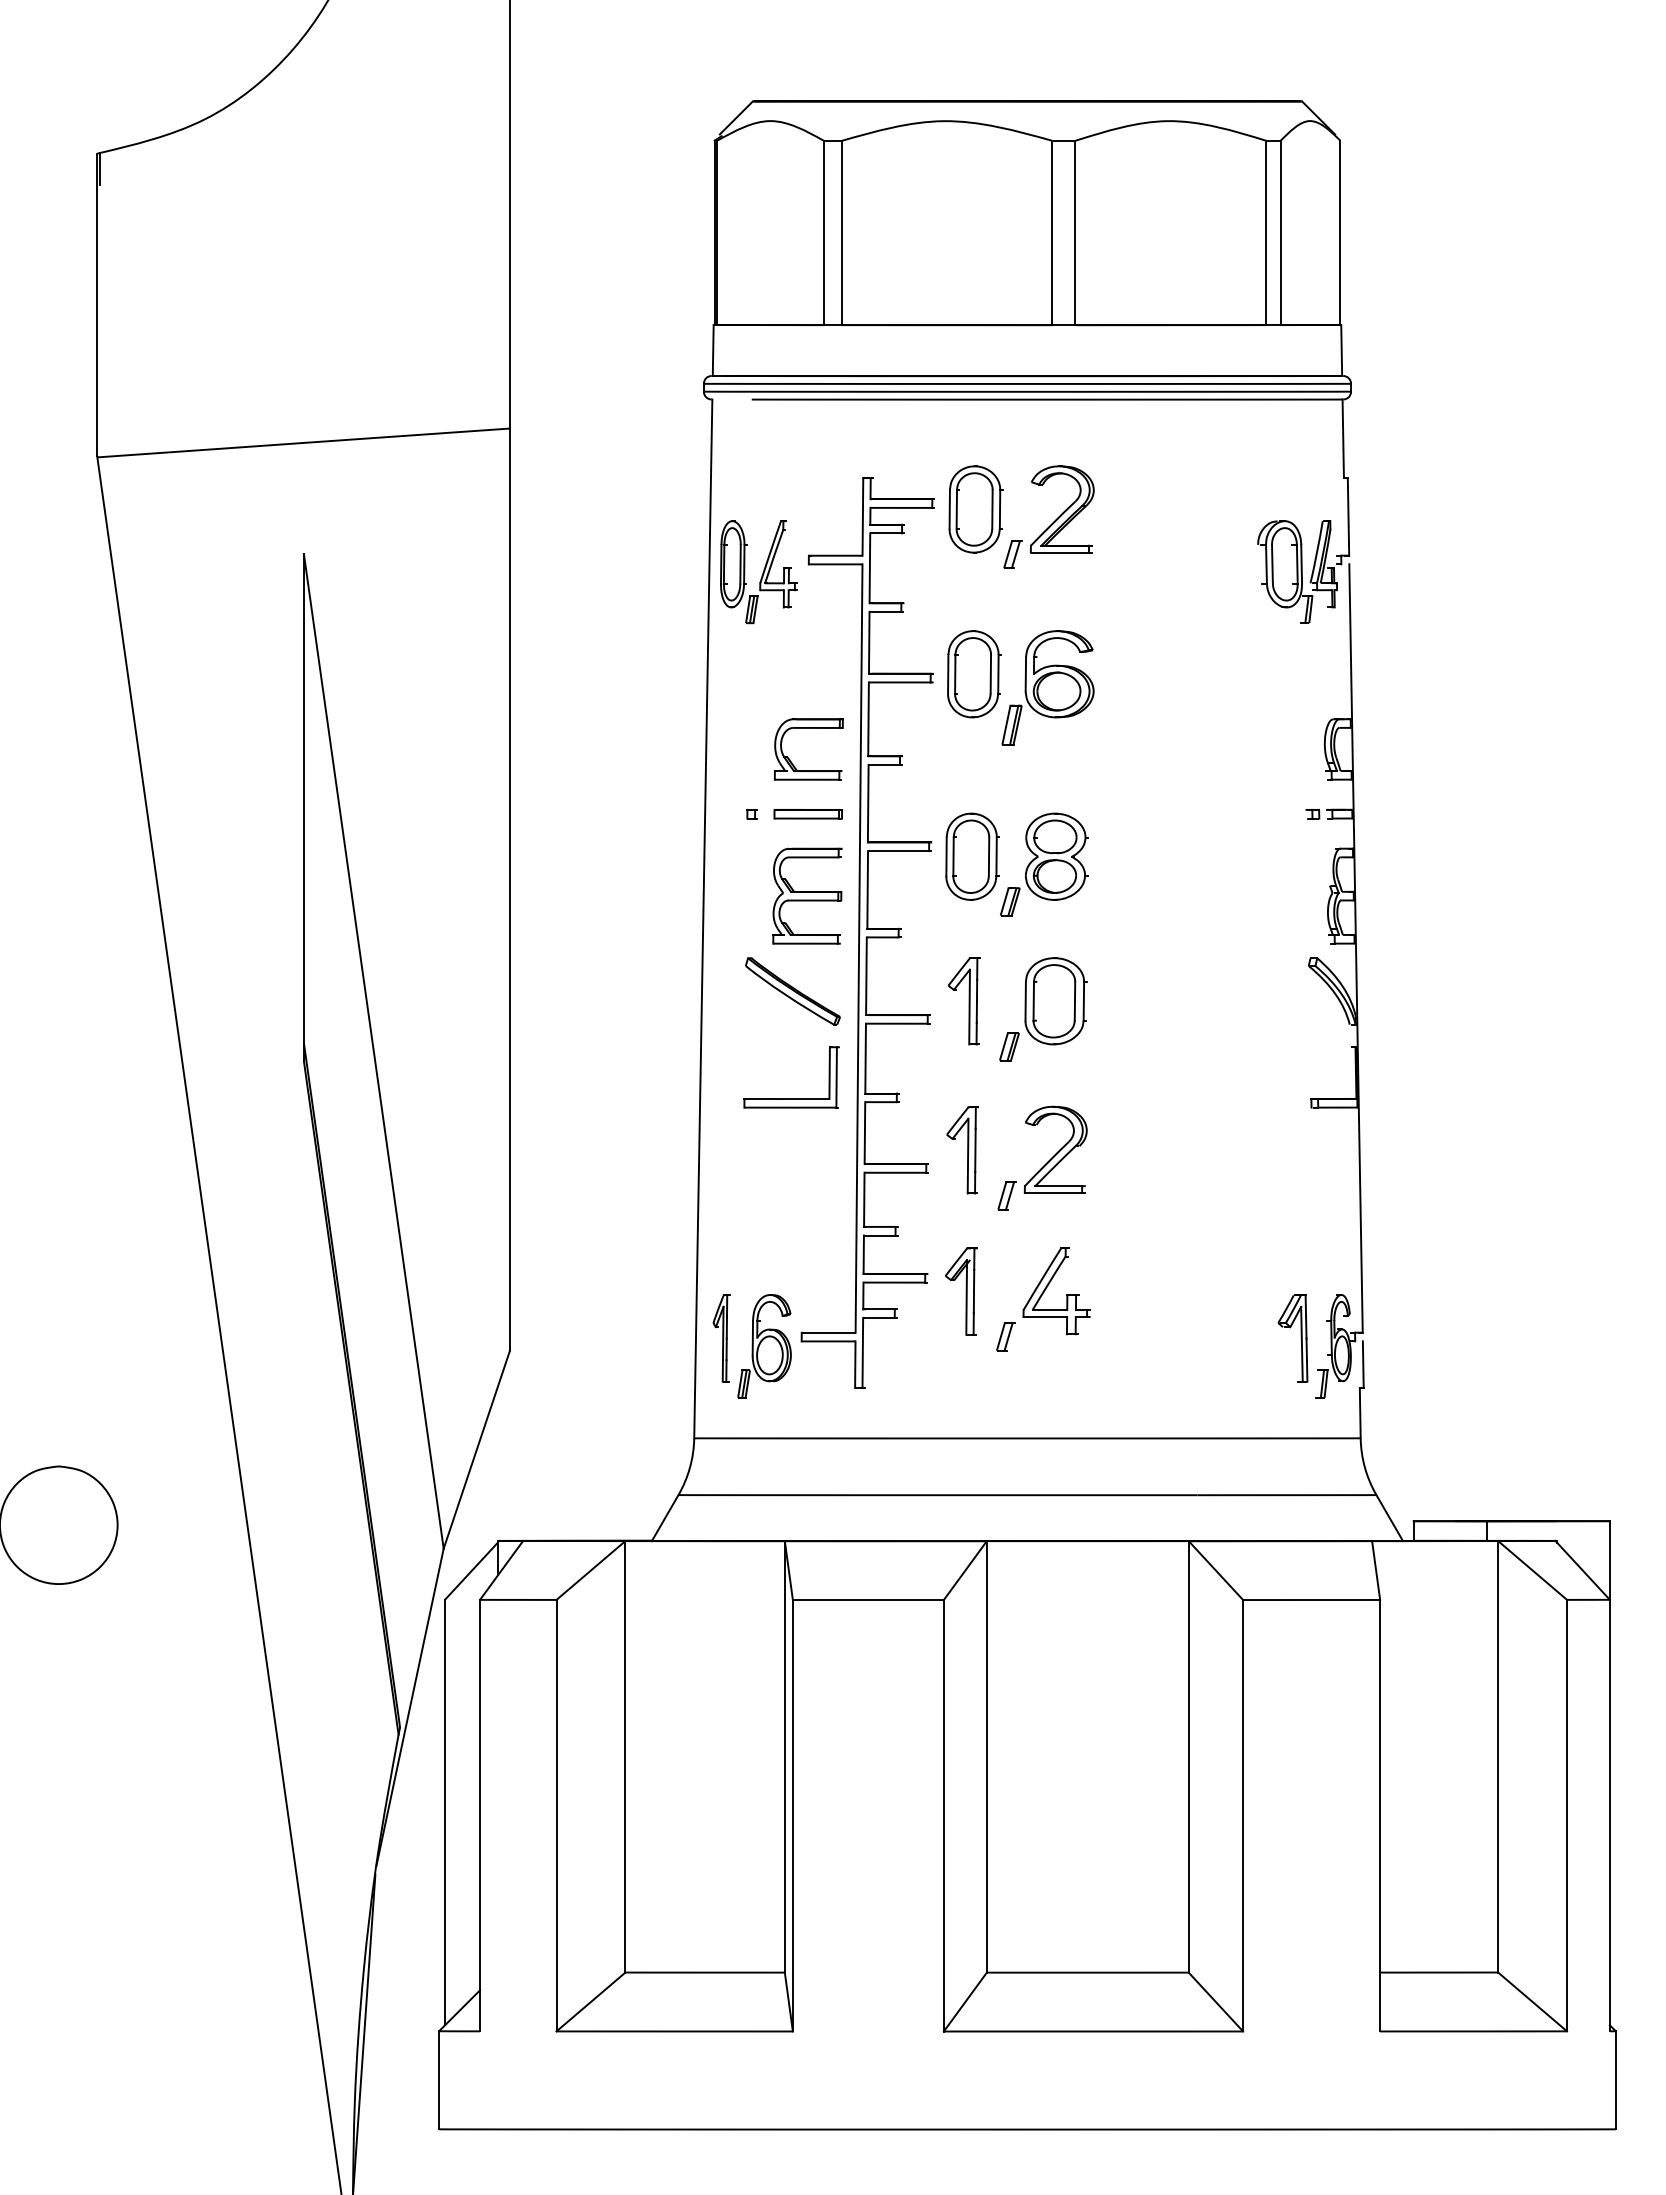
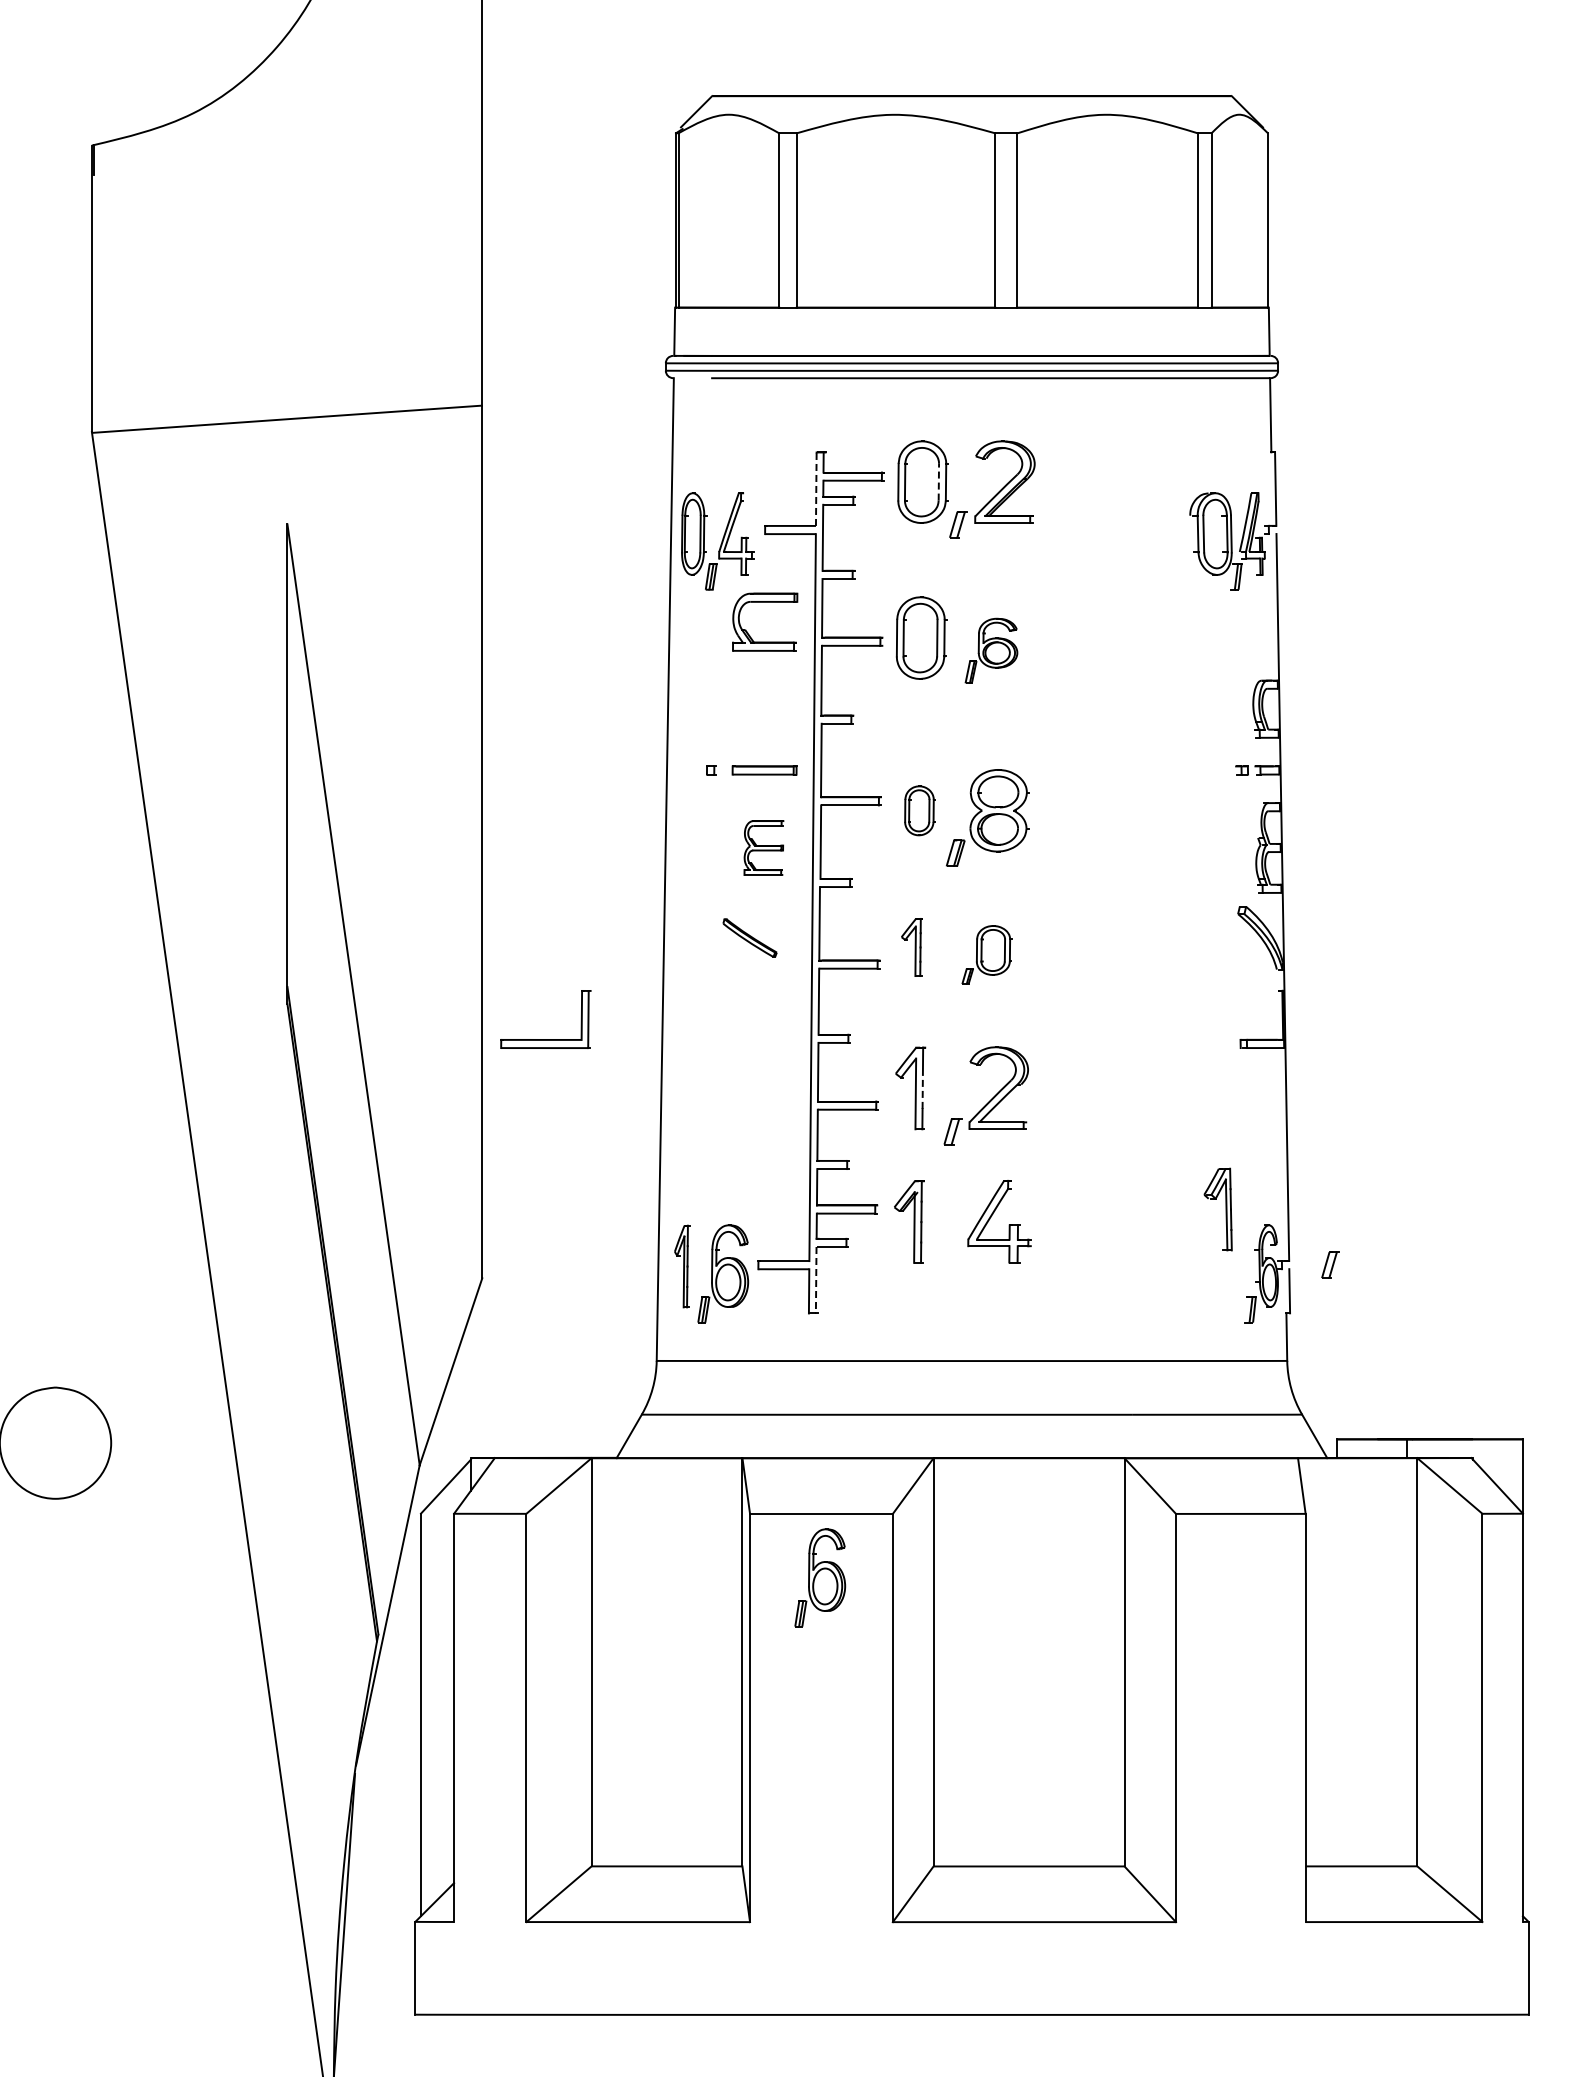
line: (992, 508) -> (938, 481), solid -> dashed
line: (863, 517) -> (816, 489), solid -> dashed
part: (1048, 687) -> (991, 650), size x0.6
part: (809, 728) -> (765, 602), moved
part: (971, 856) -> (919, 810), size x0.6
part: (807, 895) -> (763, 847), size x0.6
part: (792, 990) -> (749, 937), size x0.6
part: (963, 1001) -> (911, 947), size x0.7
part: (1042, 1008) -> (986, 954), size x0.6
part: (791, 1098) -> (545, 1039), moved
line: (975, 1150) -> (922, 1088), solid -> dashed
part: (1005, 1336) -> (1330, 1264), moved
part: (1300, 1338) -> (1225, 1209), moved
line: (863, 1353) -> (816, 1280), solid -> dashed
part: (867, 1667) -> (820, 1577), added

